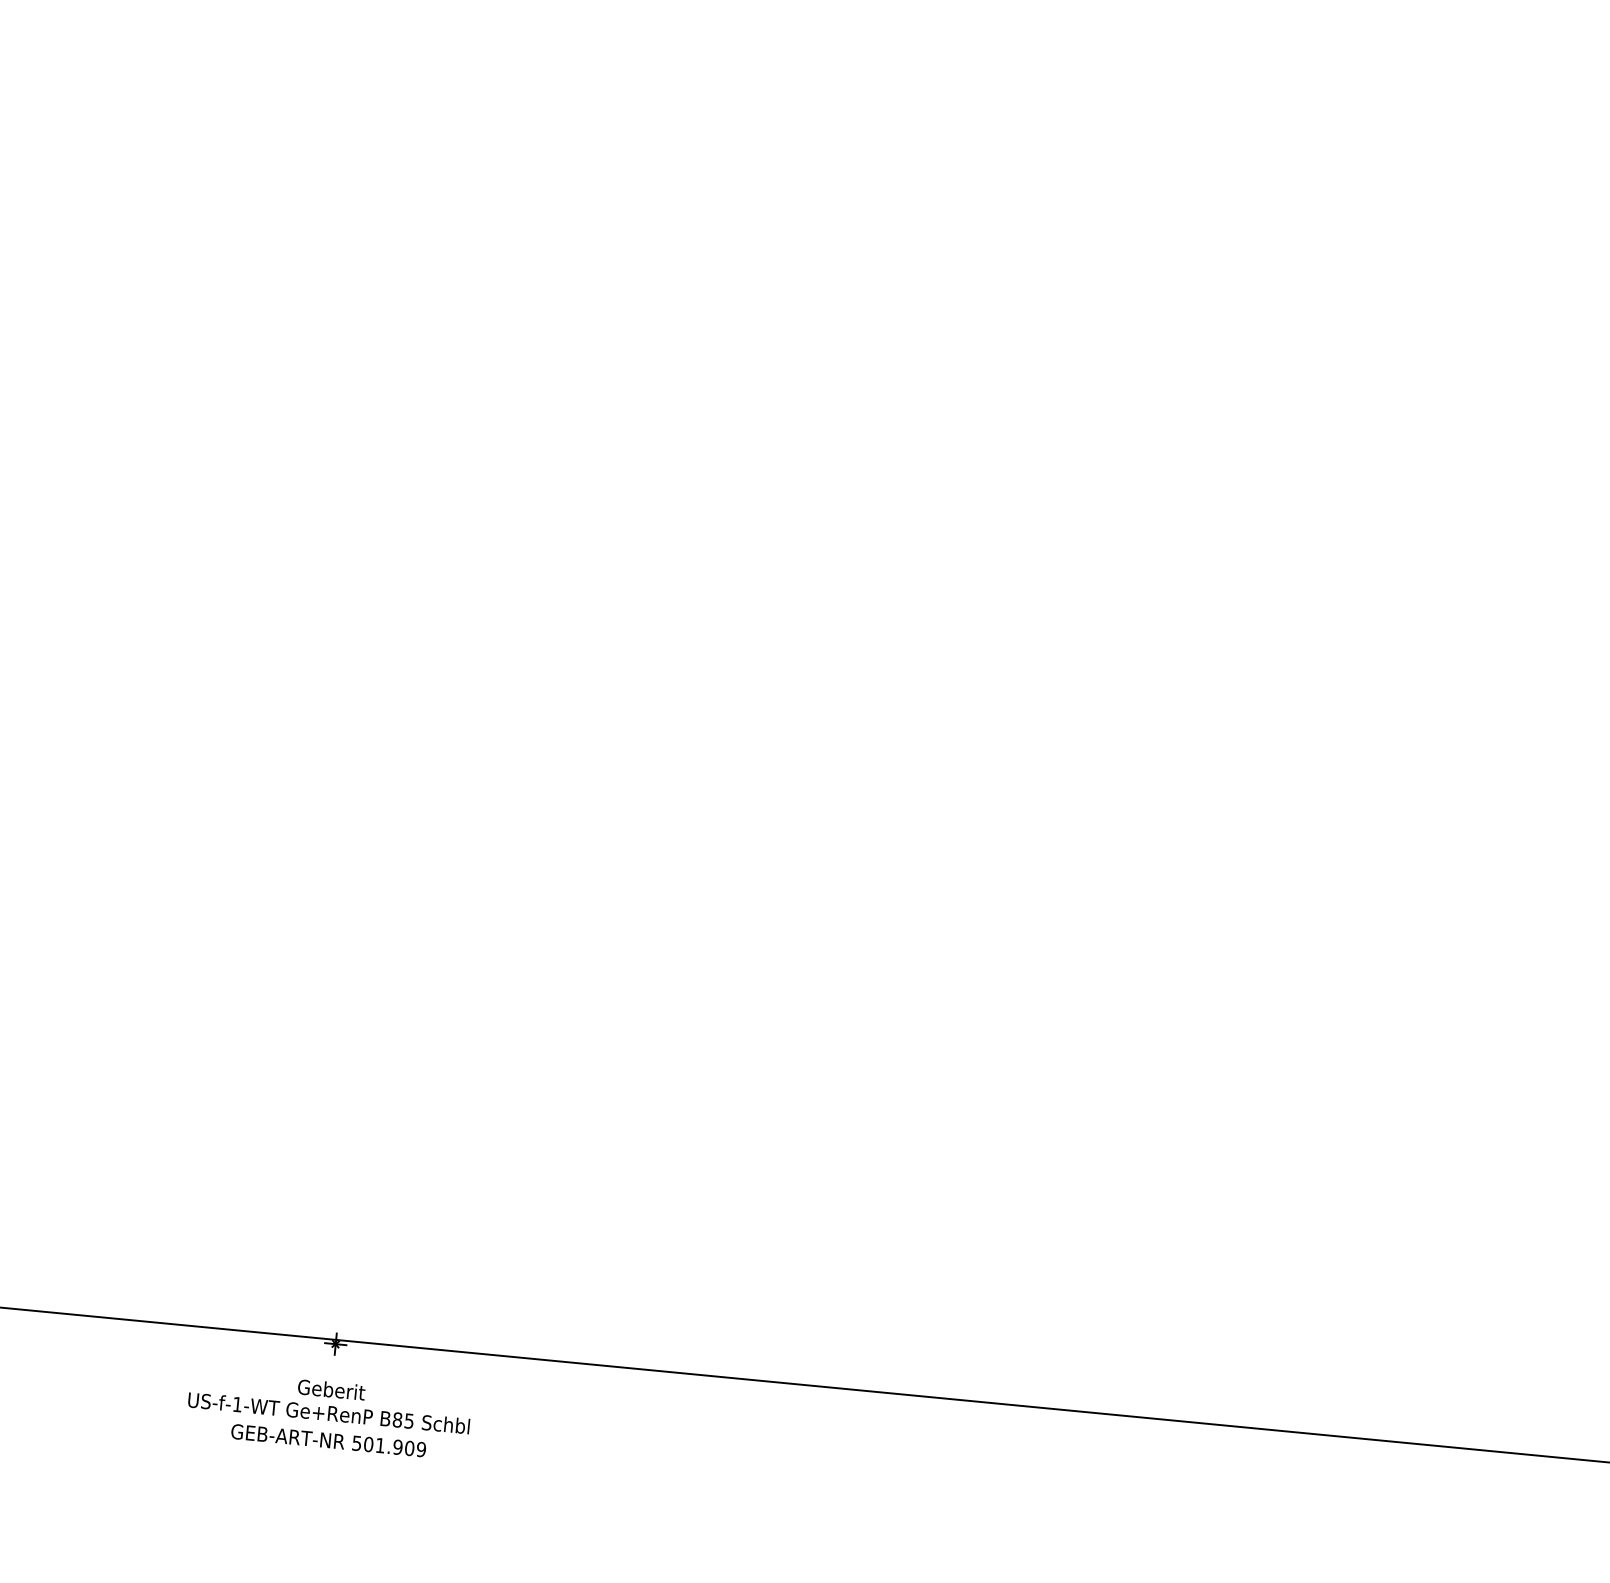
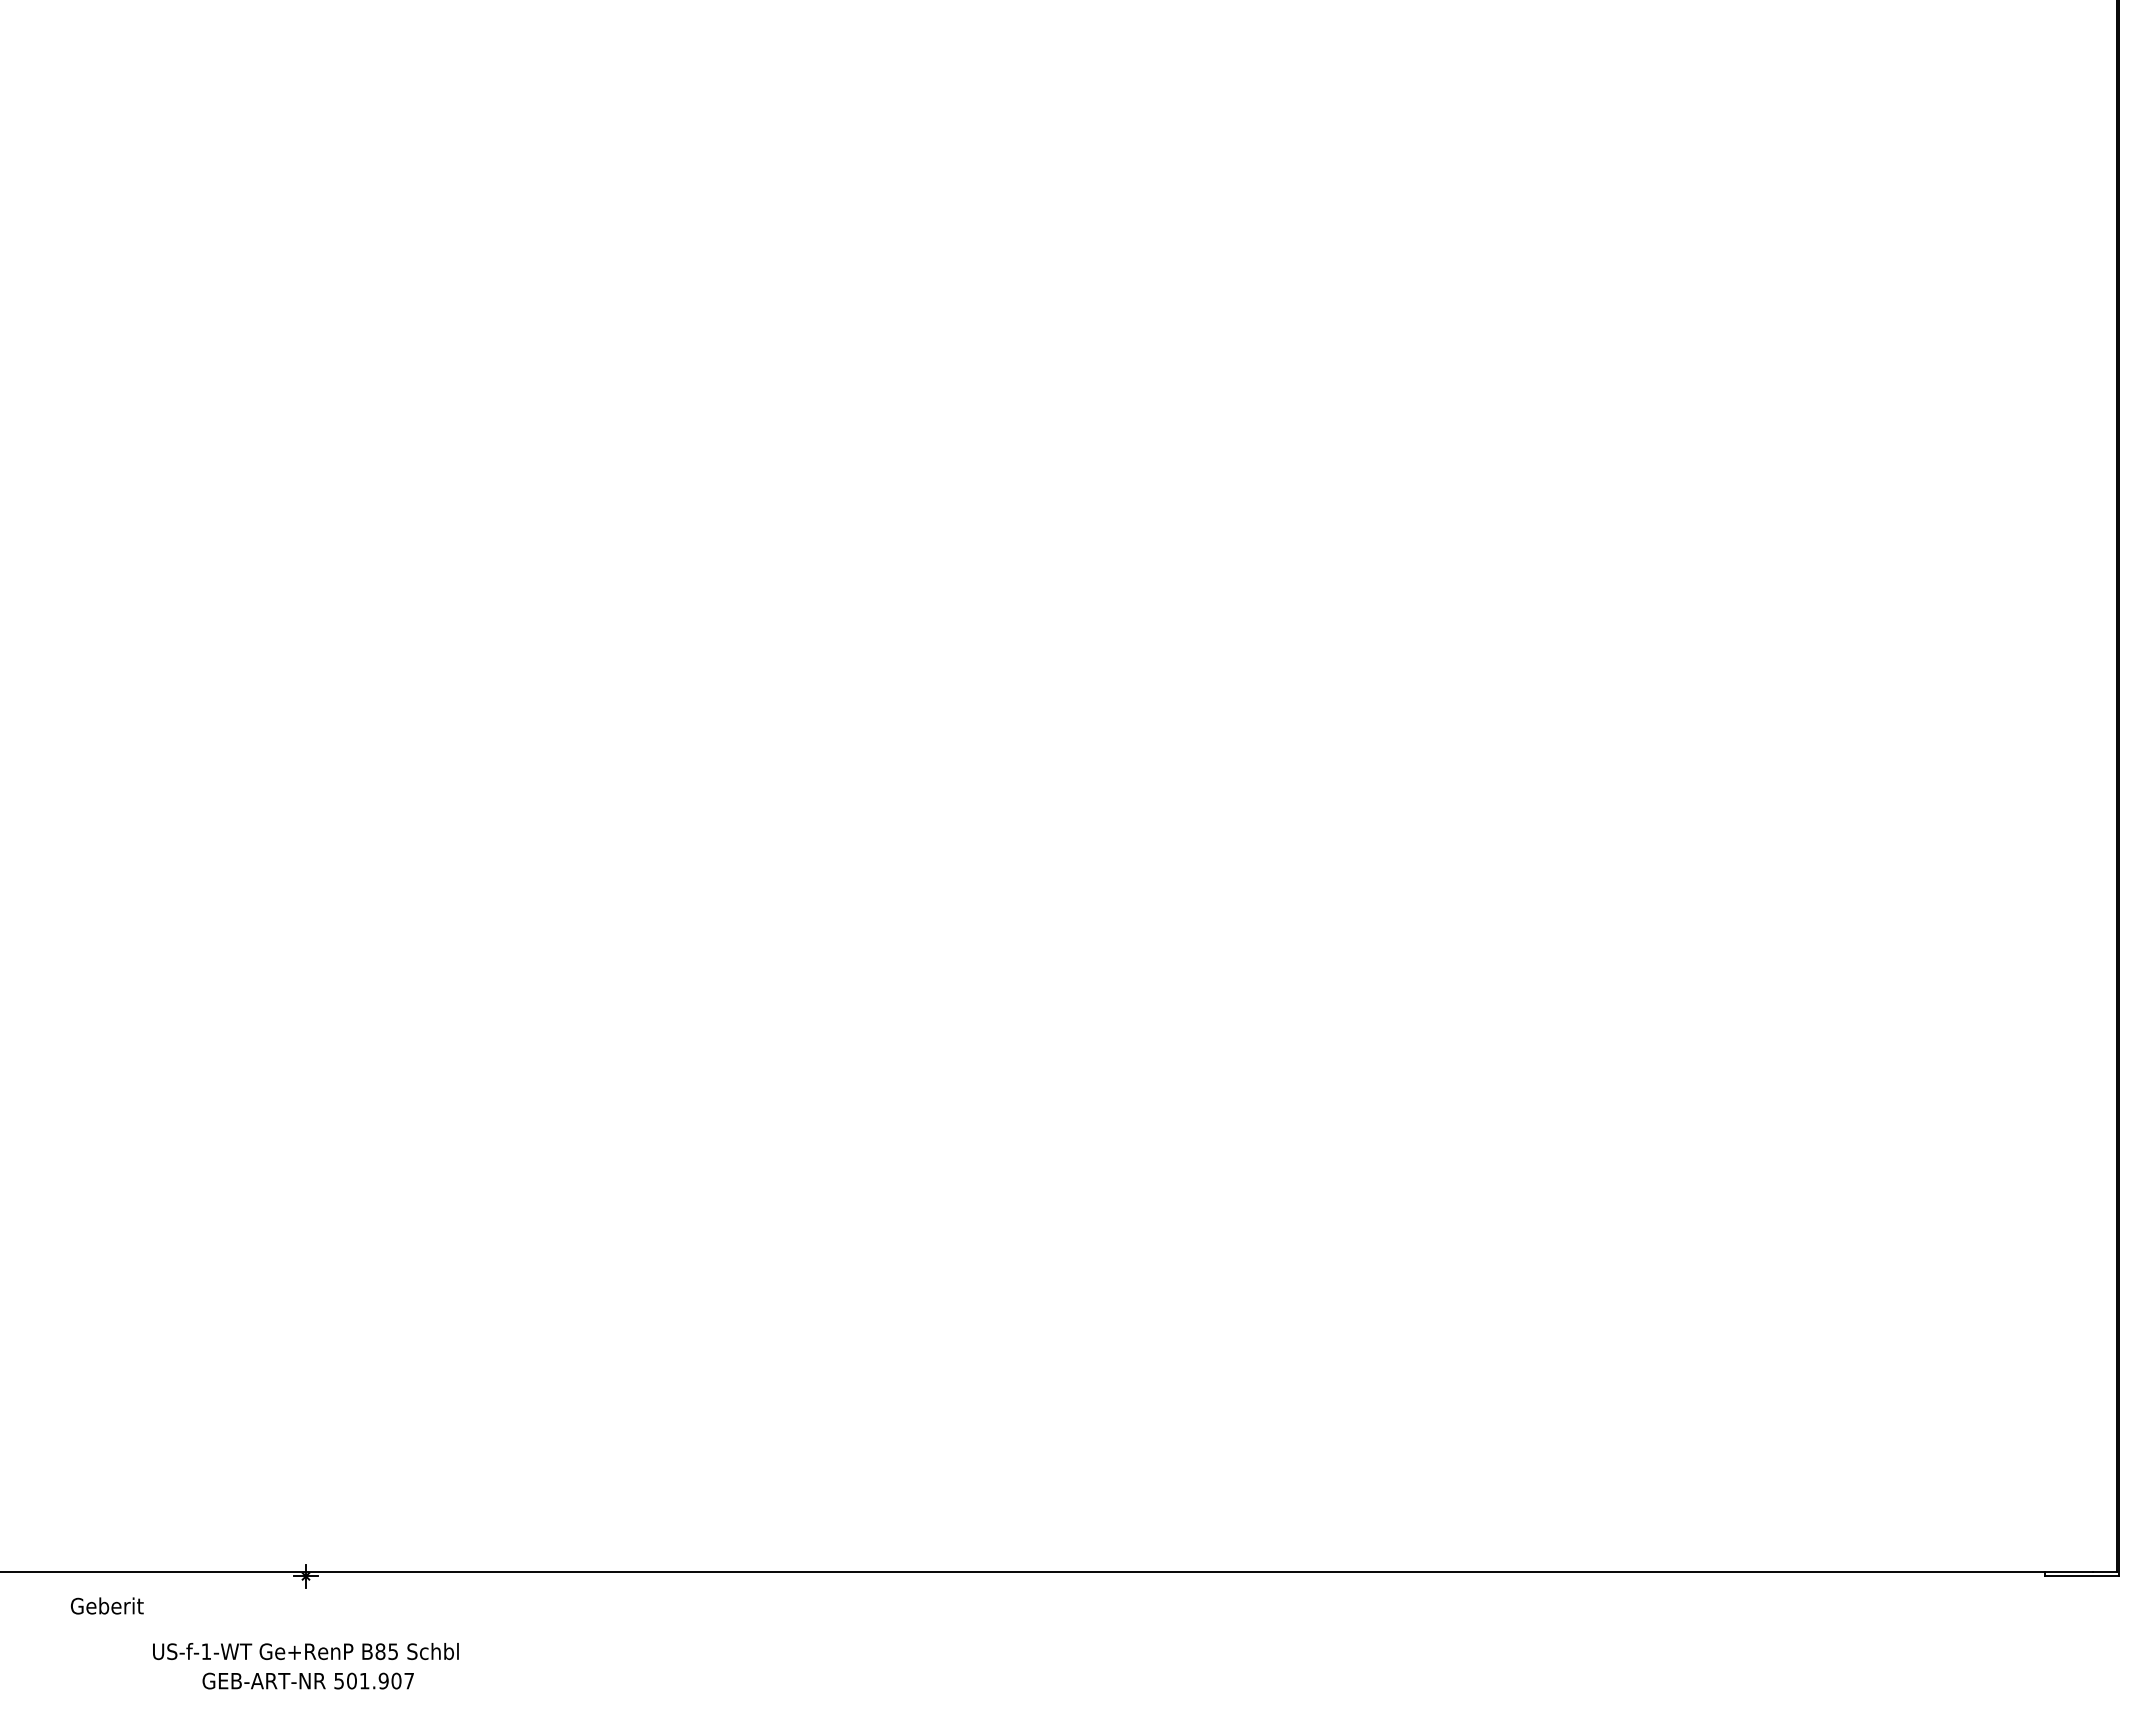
text: (331, 1389) -> (107, 1605), moved
text: (421, 1449) -> (409, 1680), 501.909 -> 501.907

